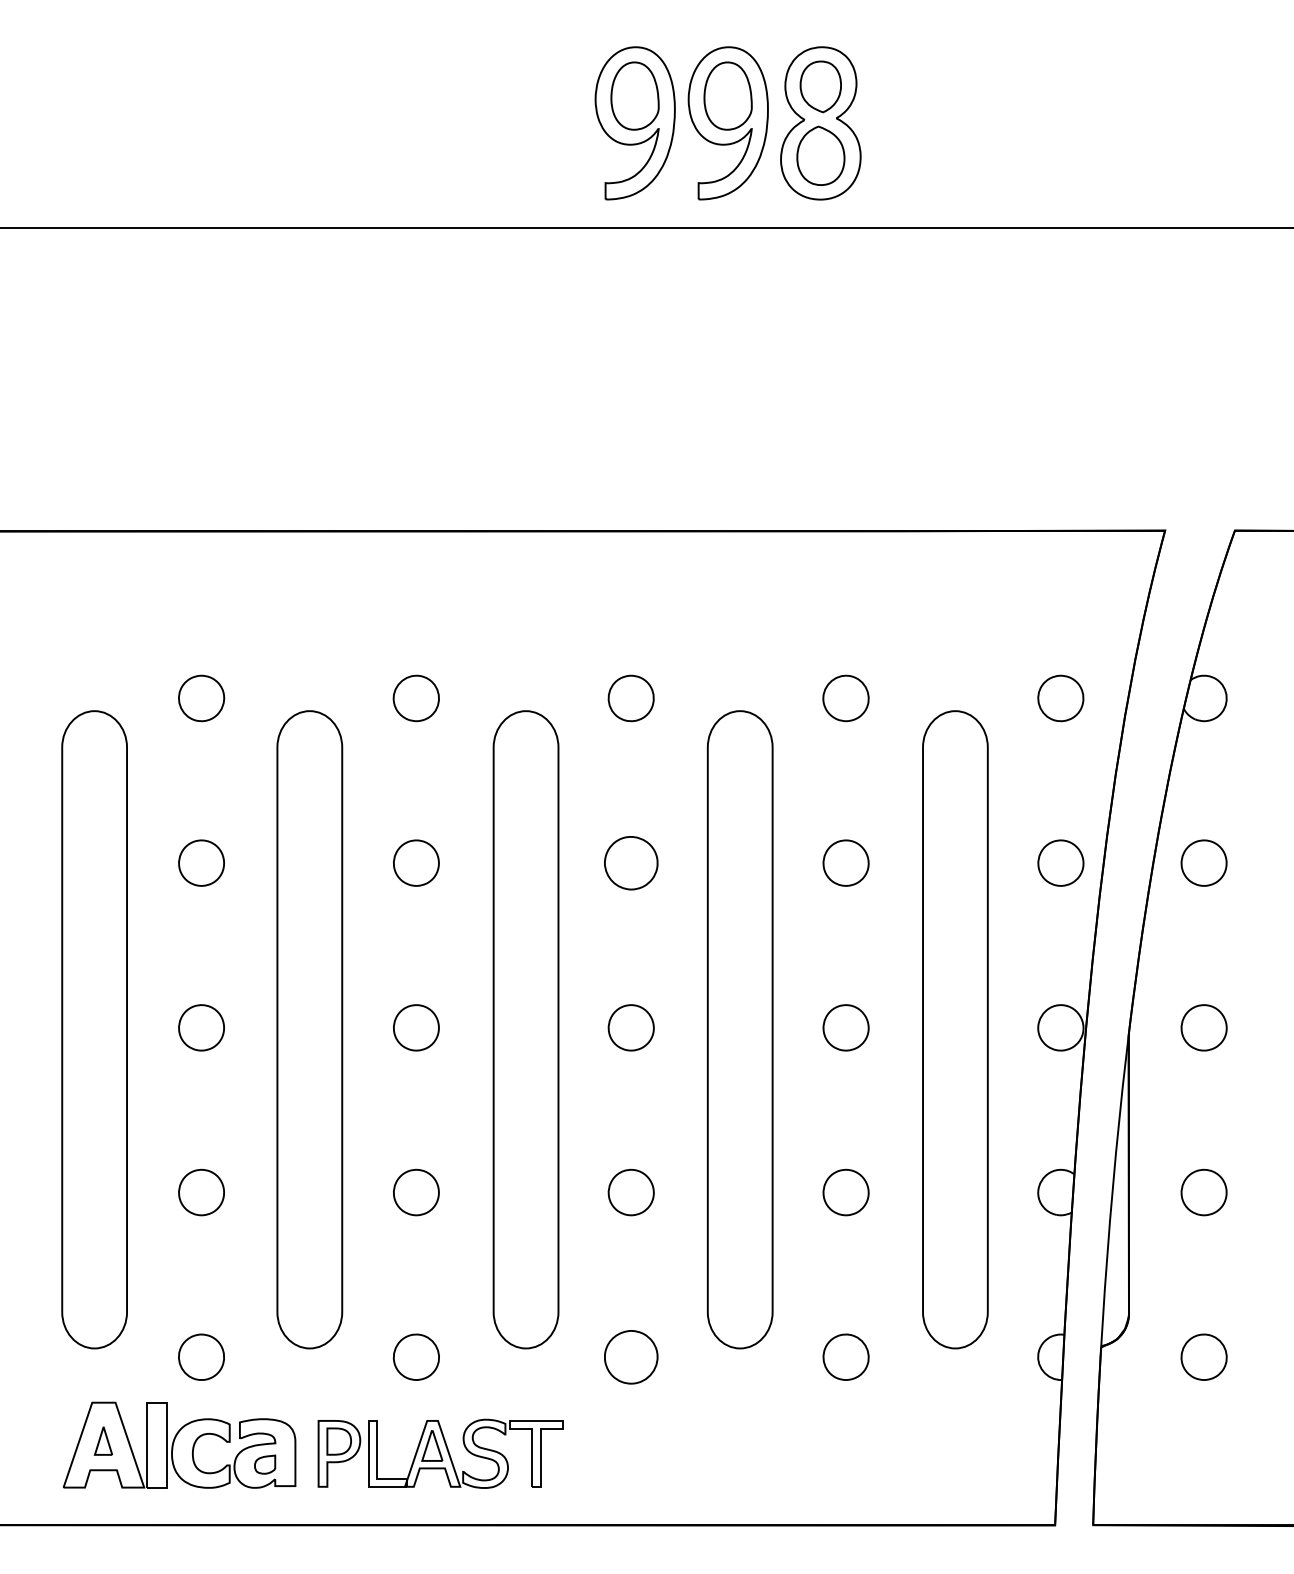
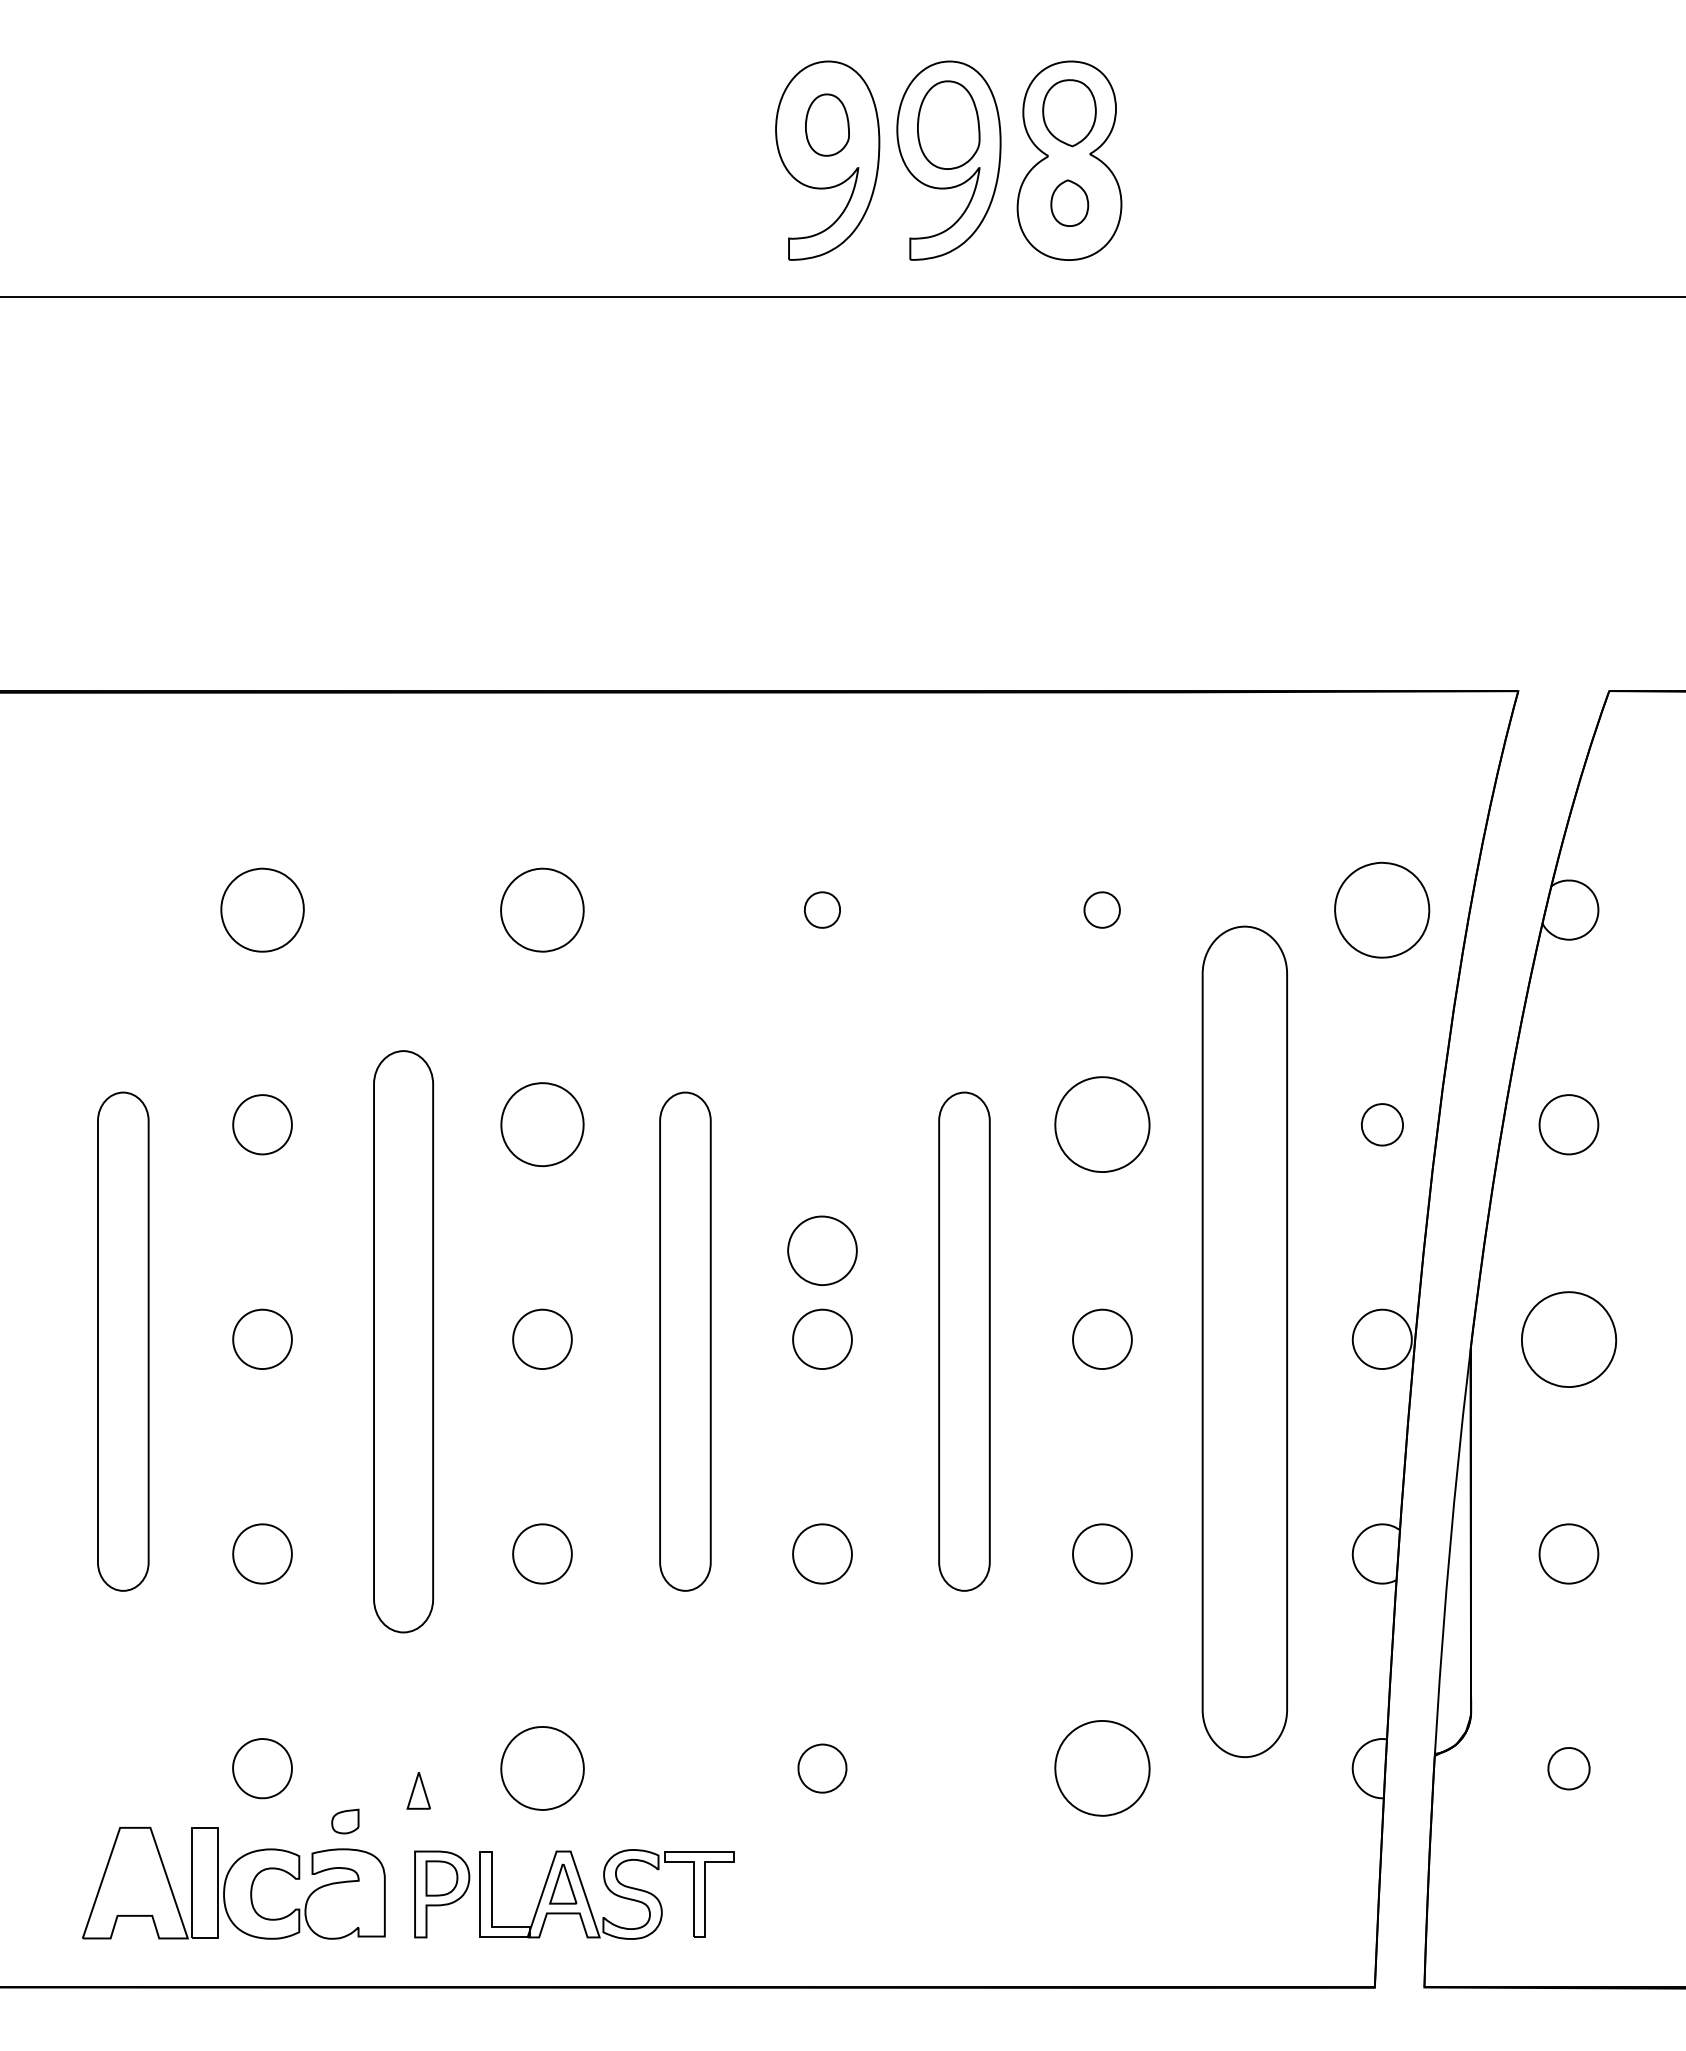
part: (635, 95) -> (827, 124), size x0.7
part: (820, 156) -> (1069, 203), size x0.6
part: (201, 697) -> (262, 909), size x1.4
part: (416, 697) -> (542, 909), size x1.4
part: (631, 697) -> (822, 909), size x0.6
part: (845, 697) -> (1101, 909), size x0.6
part: (1061, 697) -> (1382, 909), size x1.6
part: (416, 862) -> (542, 1124), size x1.4
part: (631, 862) -> (822, 1250), moved
part: (846, 862) -> (1102, 1124), size x1.6
part: (1061, 862) -> (1382, 1124), size x0.7
part: (1203, 1027) -> (1568, 1338), size x1.6
part: (94, 1029) -> (123, 1341), size x0.6
part: (309, 1029) -> (403, 1341), size x0.7
part: (526, 1029) -> (685, 1341), size x0.6
part: (740, 1029) -> (964, 1341), size x0.6
part: (416, 1357) -> (542, 1768), size x1.4
part: (631, 1357) -> (822, 1768), size x0.7
part: (846, 1357) -> (1102, 1768), size x1.6
part: (1203, 1357) -> (1568, 1768), size x0.7
part: (103, 1440) -> (418, 1790), moved
part: (265, 1464) -> (345, 1821), moved

